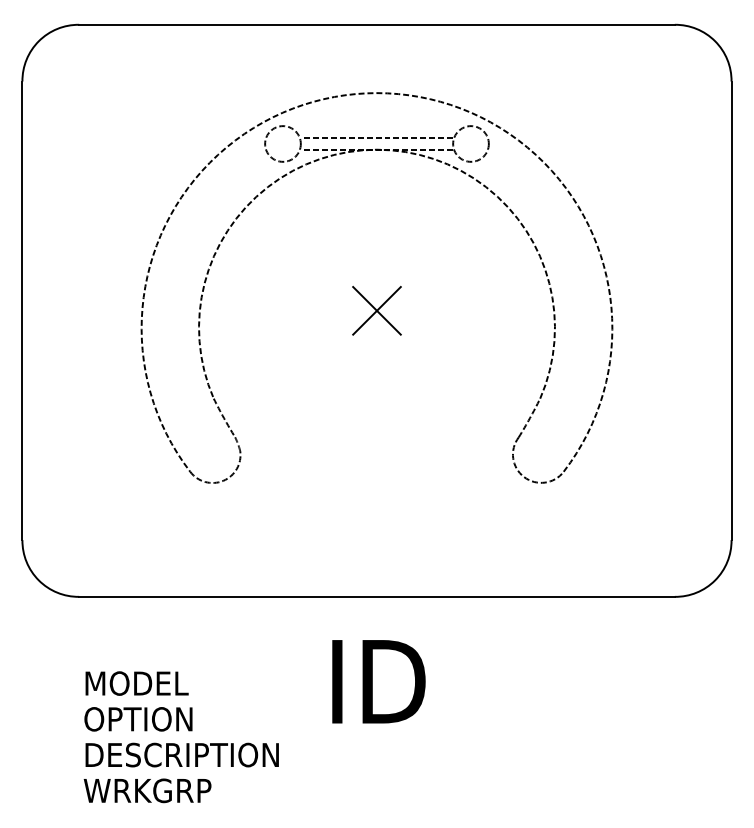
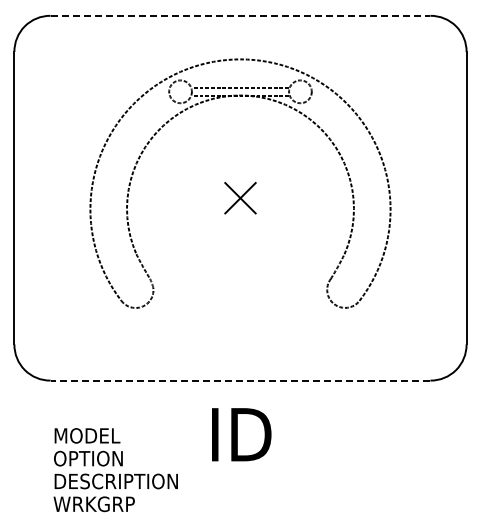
line: (377, 24) -> (240, 15), solid -> dashed
line: (377, 596) -> (240, 380), solid -> dashed

